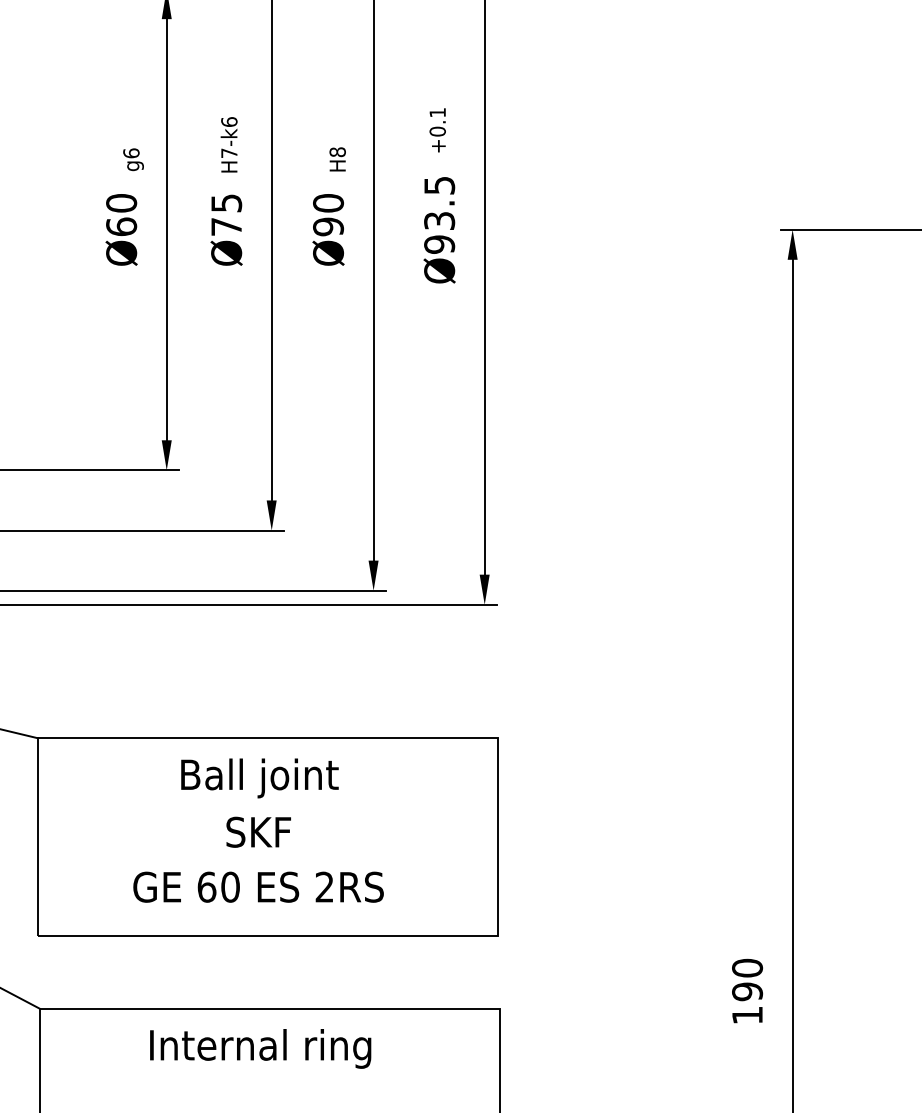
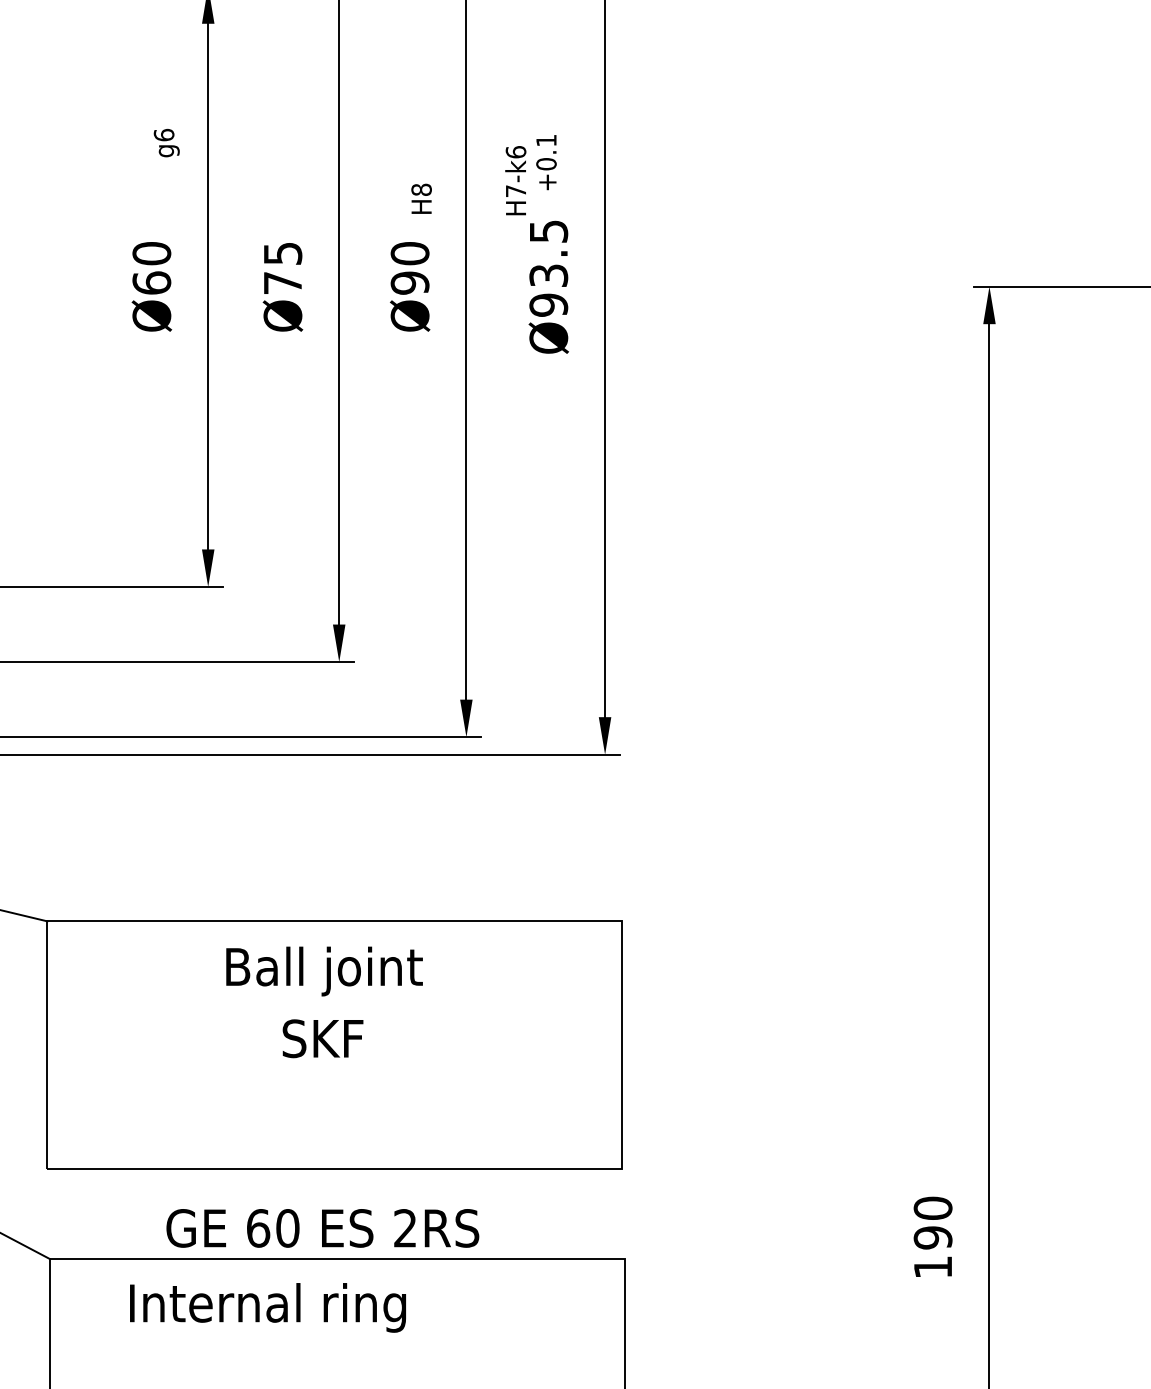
text: (228, 144) -> (514, 180), moved
text: (133, 159) -> (166, 142), moved
text: (258, 886) -> (322, 1227), moved
text: (260, 1048) -> (267, 1307), moved

